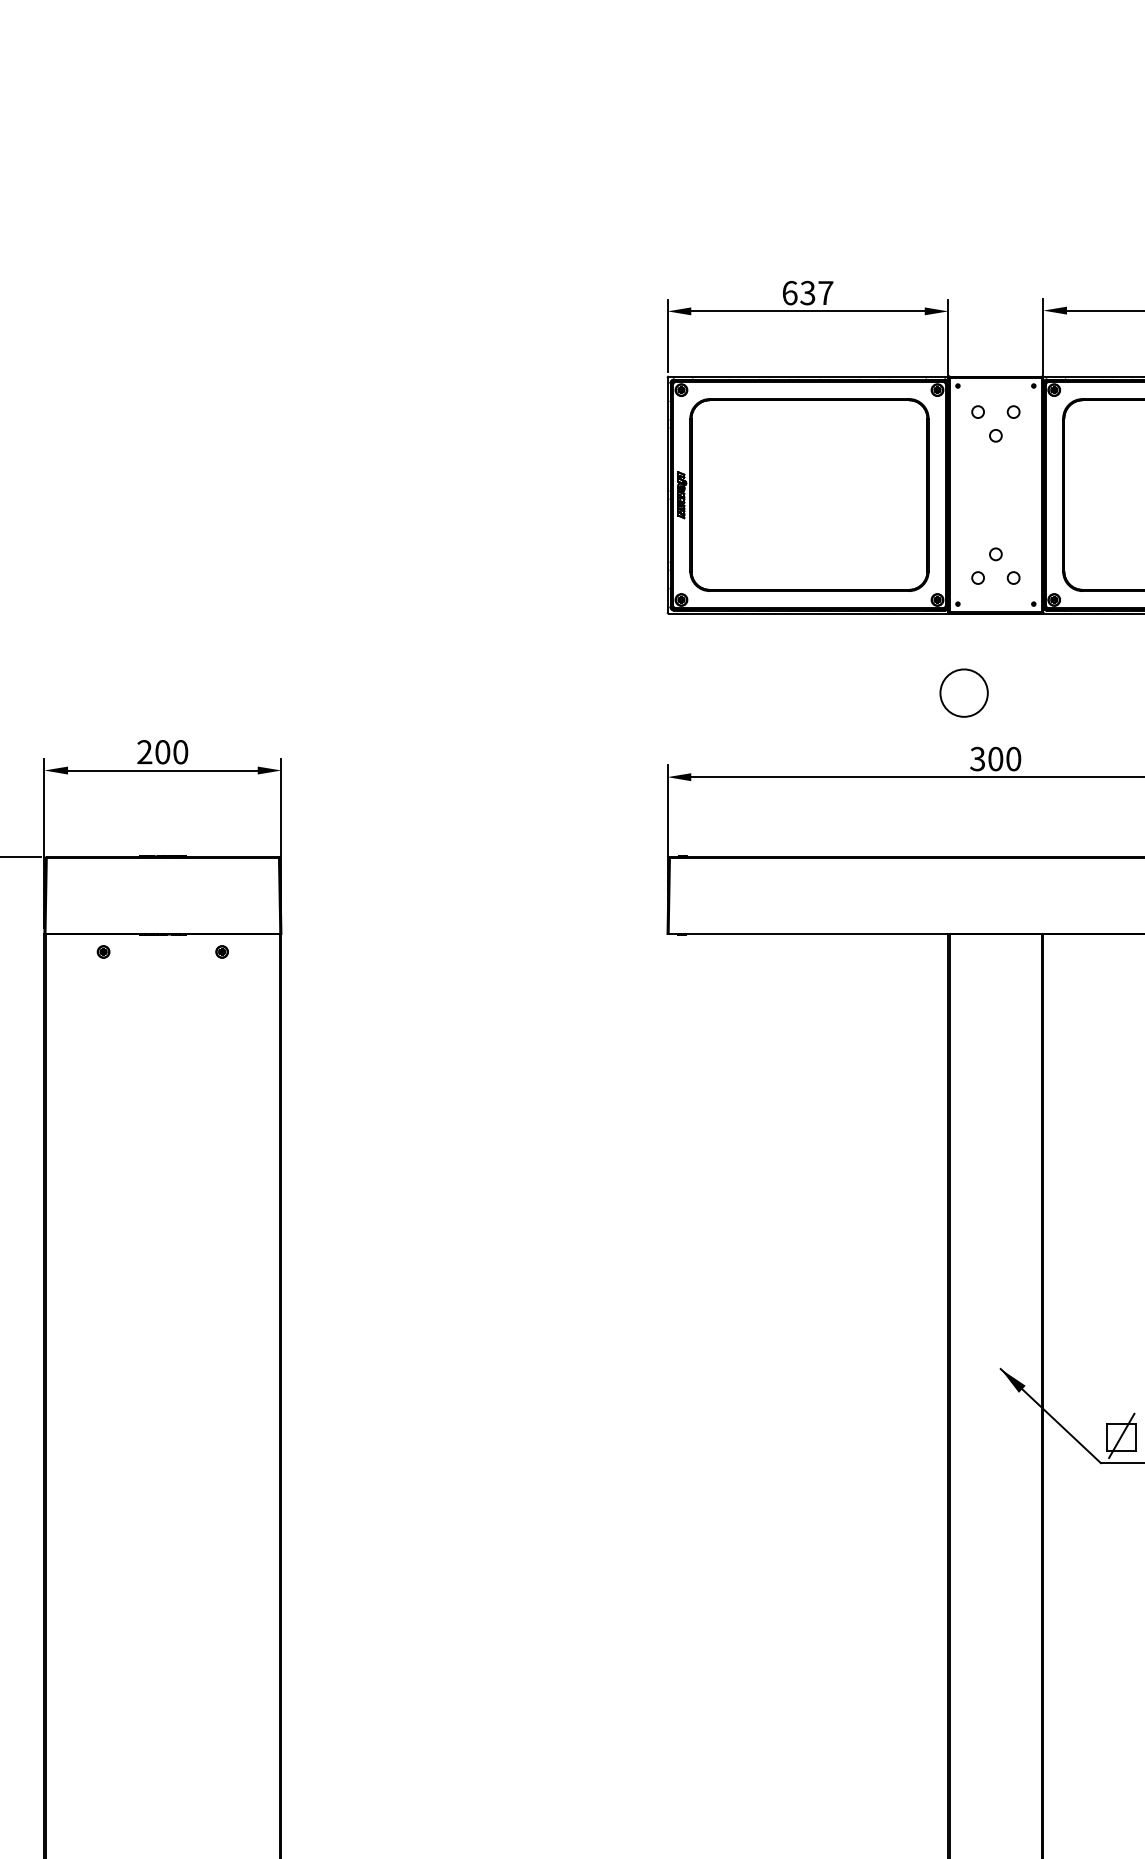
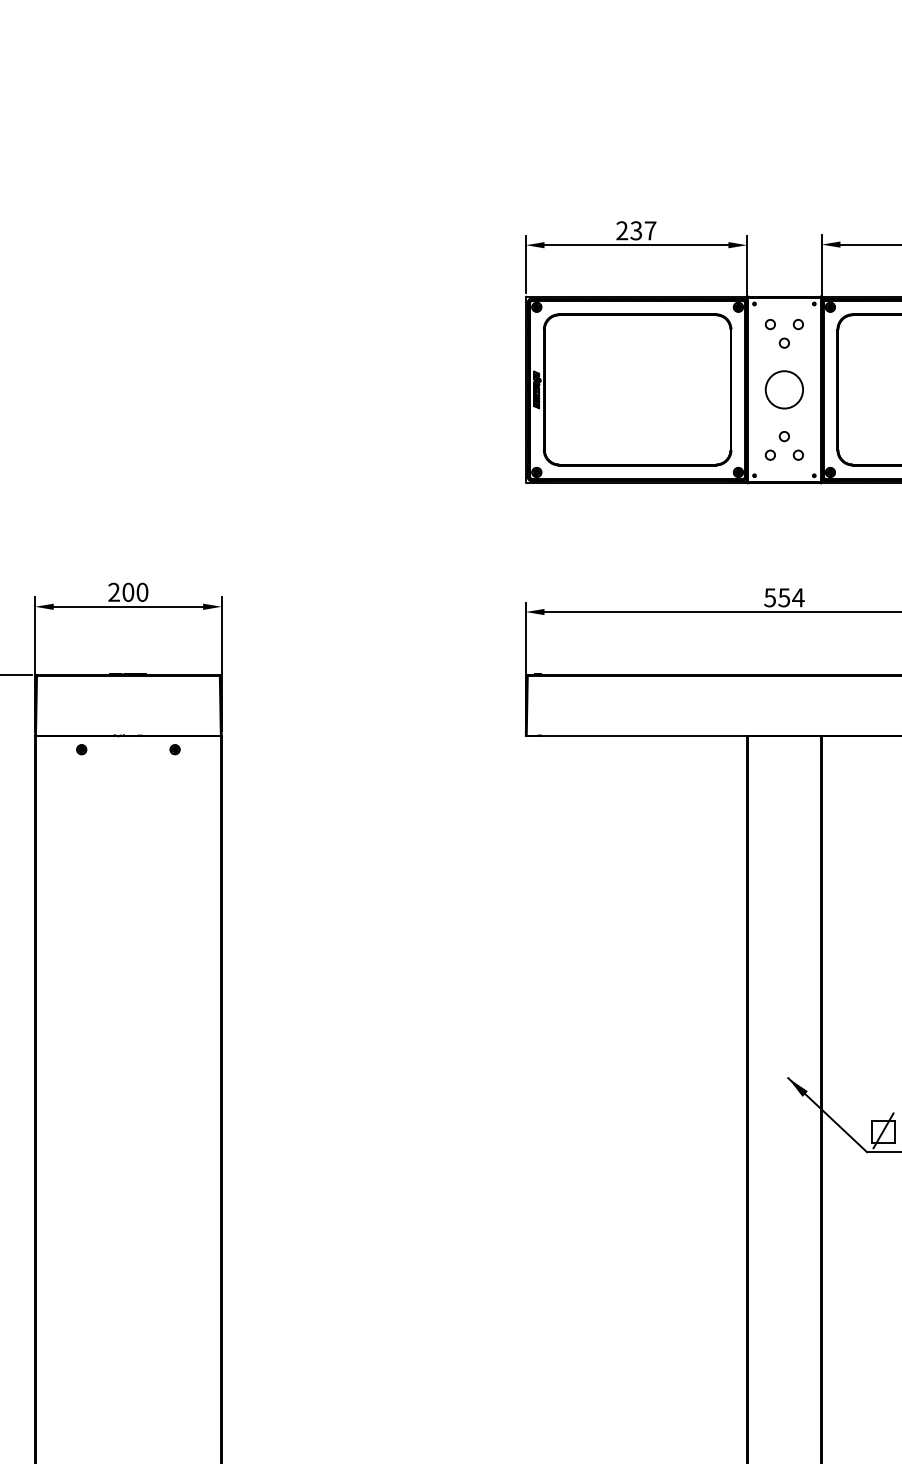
text: (790, 292) -> (622, 230), 637 -> 237
circle: (962, 692) -> (783, 389), moved
text: (995, 758) -> (784, 597), 300 -> 554

